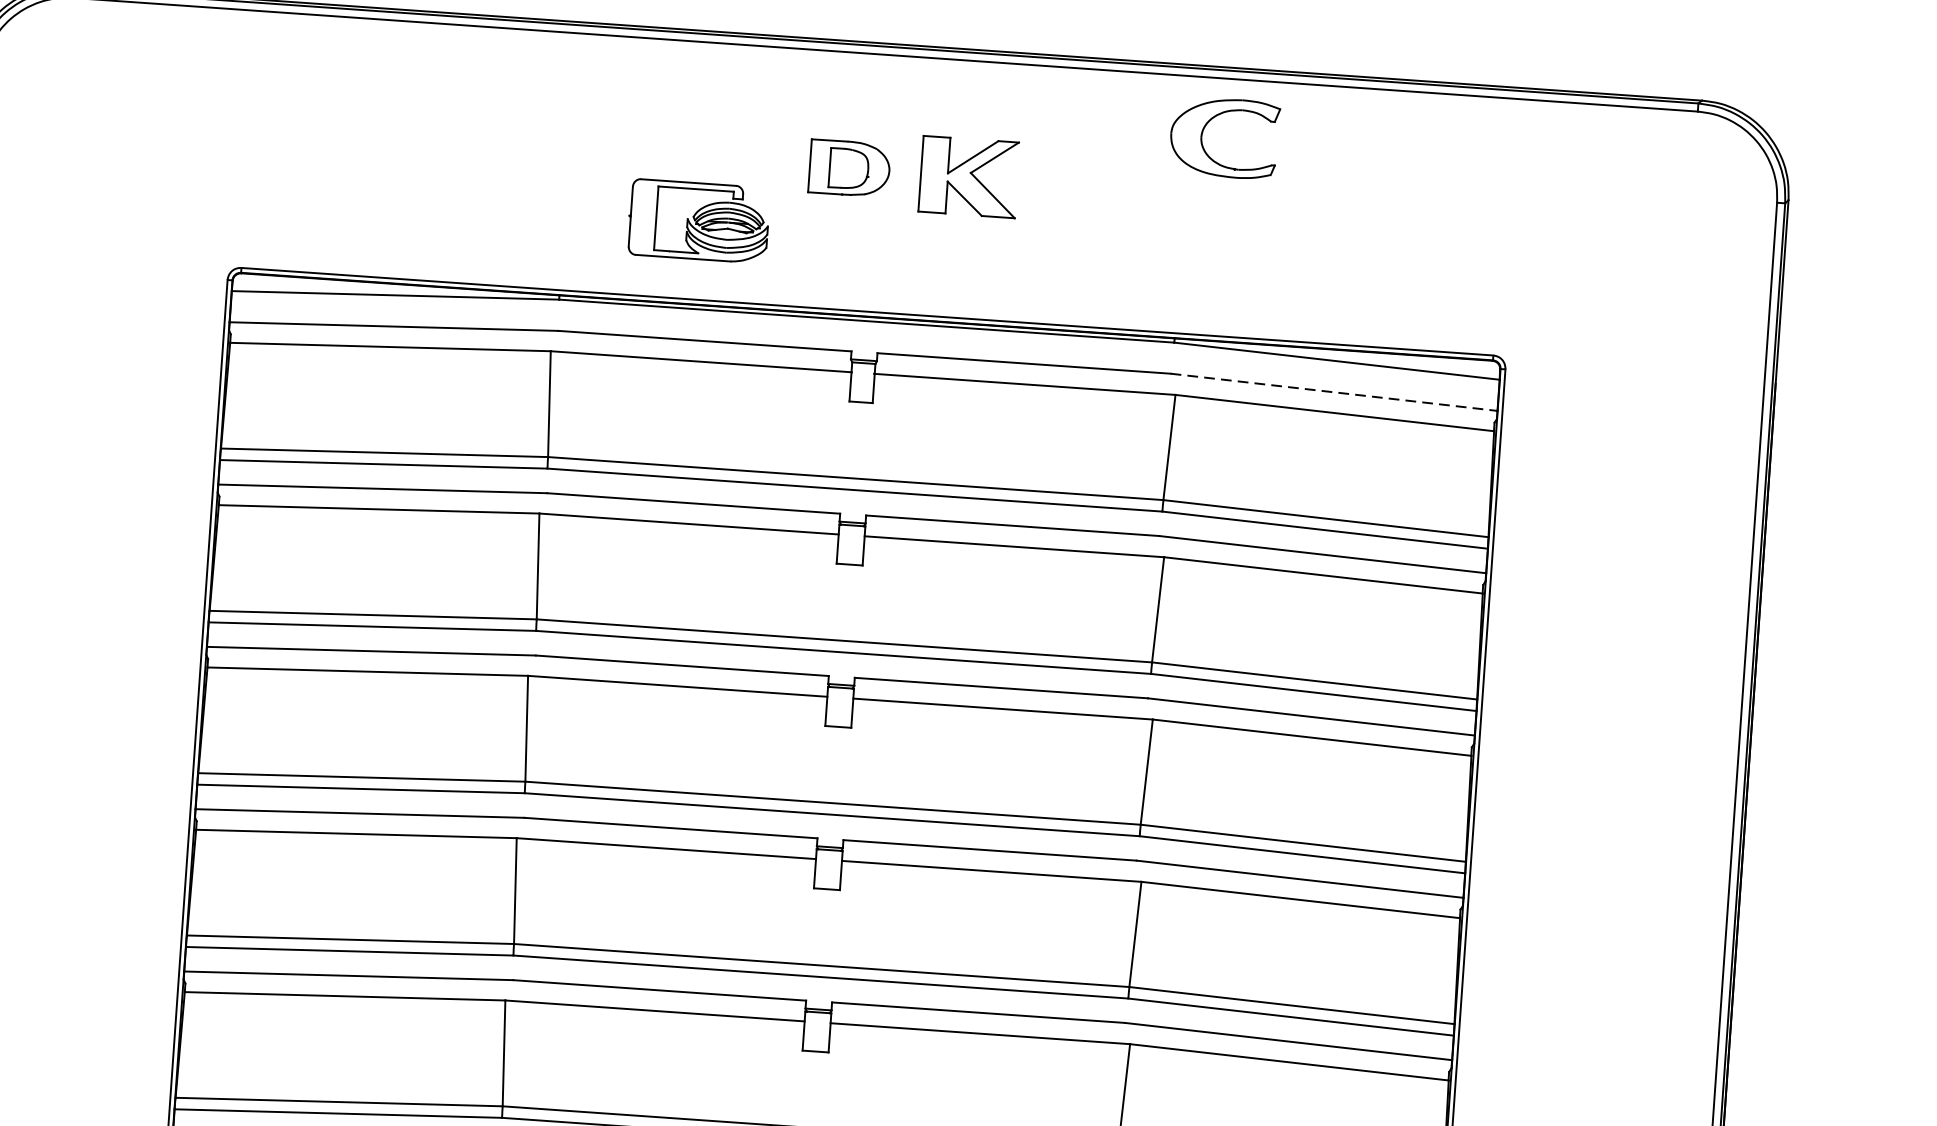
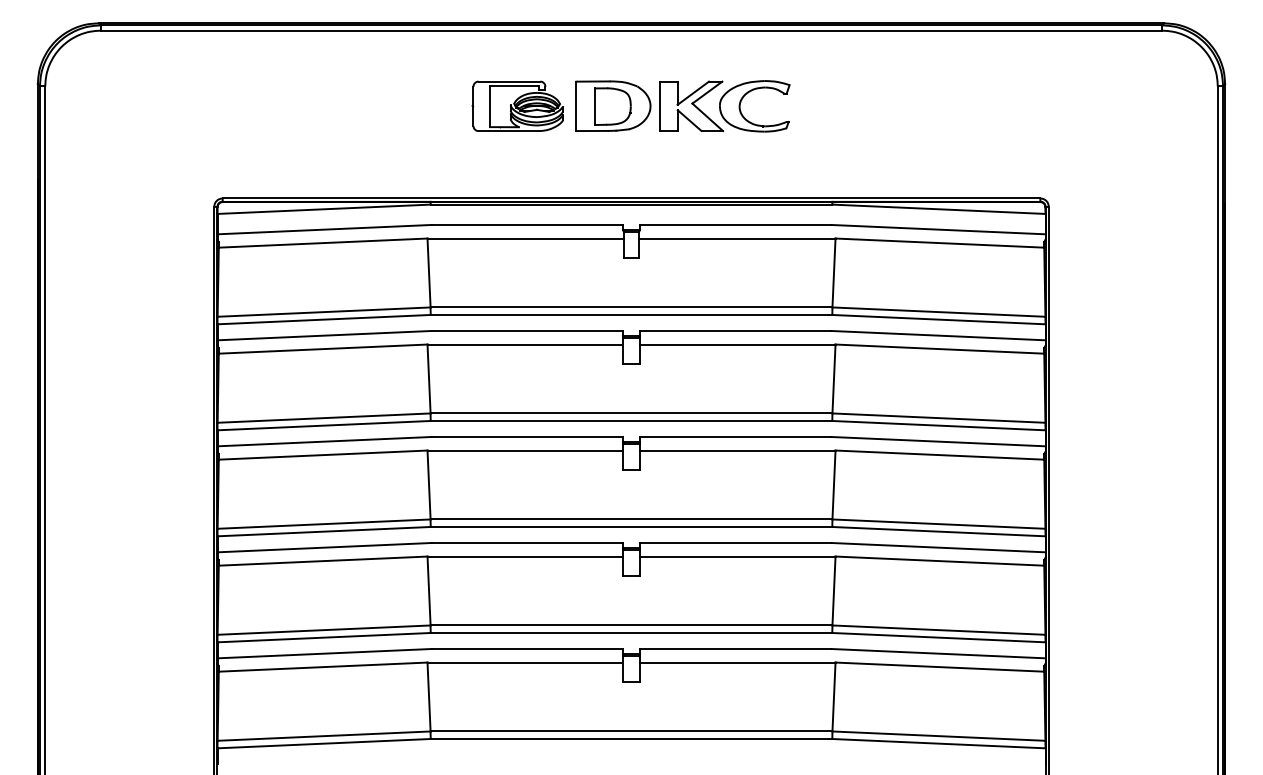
part: (1206, 127) -> (742, 100), moved
part: (849, 167) -> (613, 105), size x1.43
part: (698, 219) -> (517, 105), moved
line: (1334, 392) -> (938, 229), dashed -> solid

